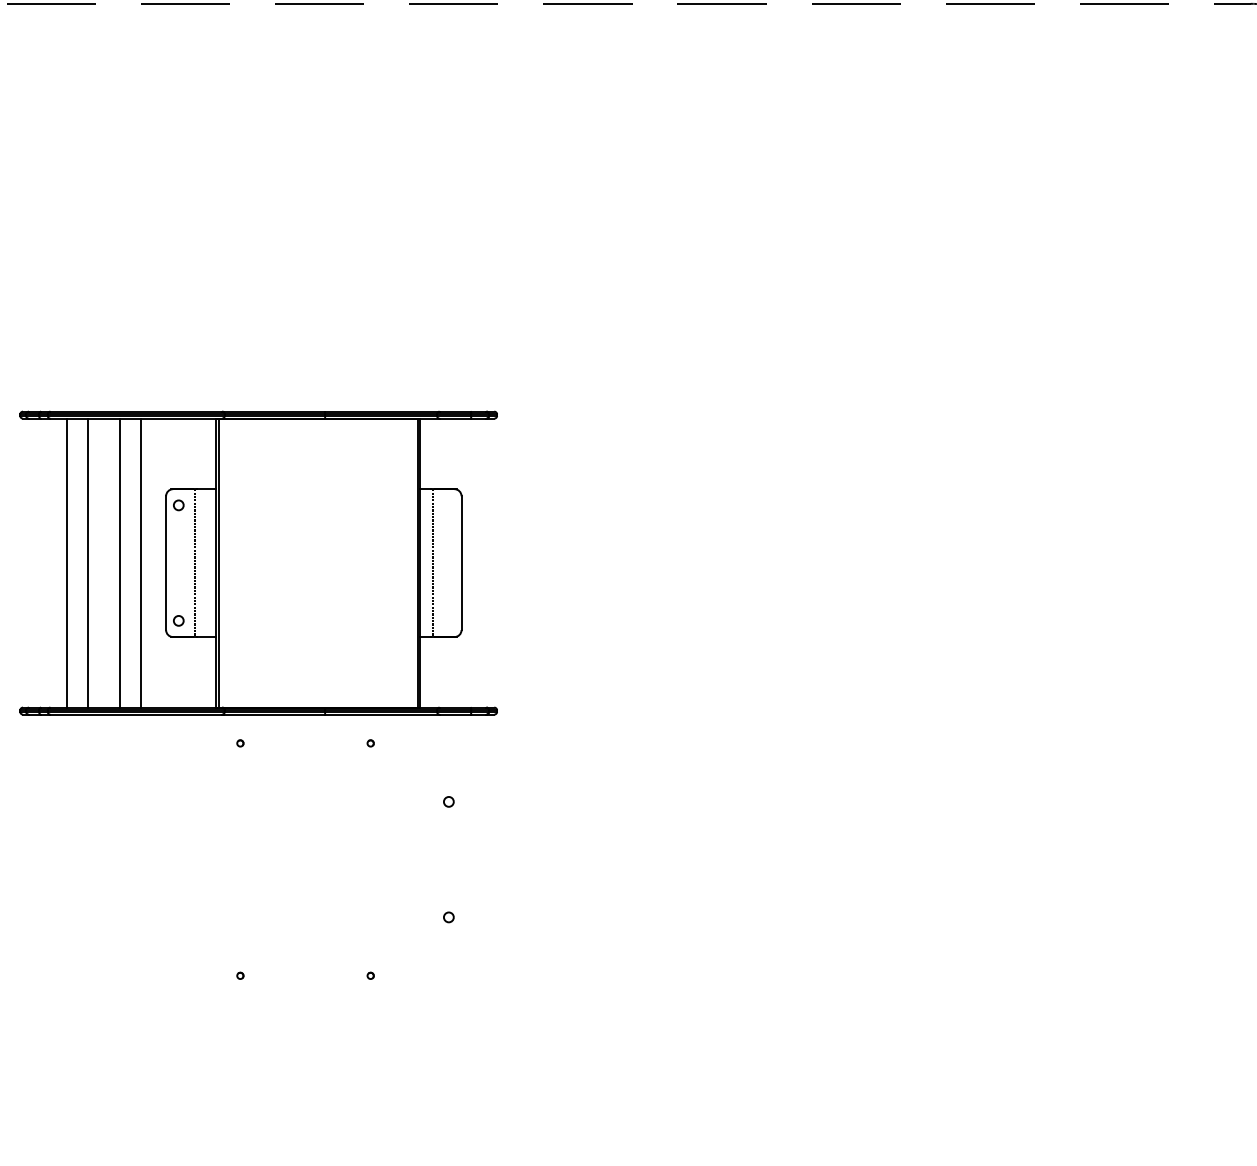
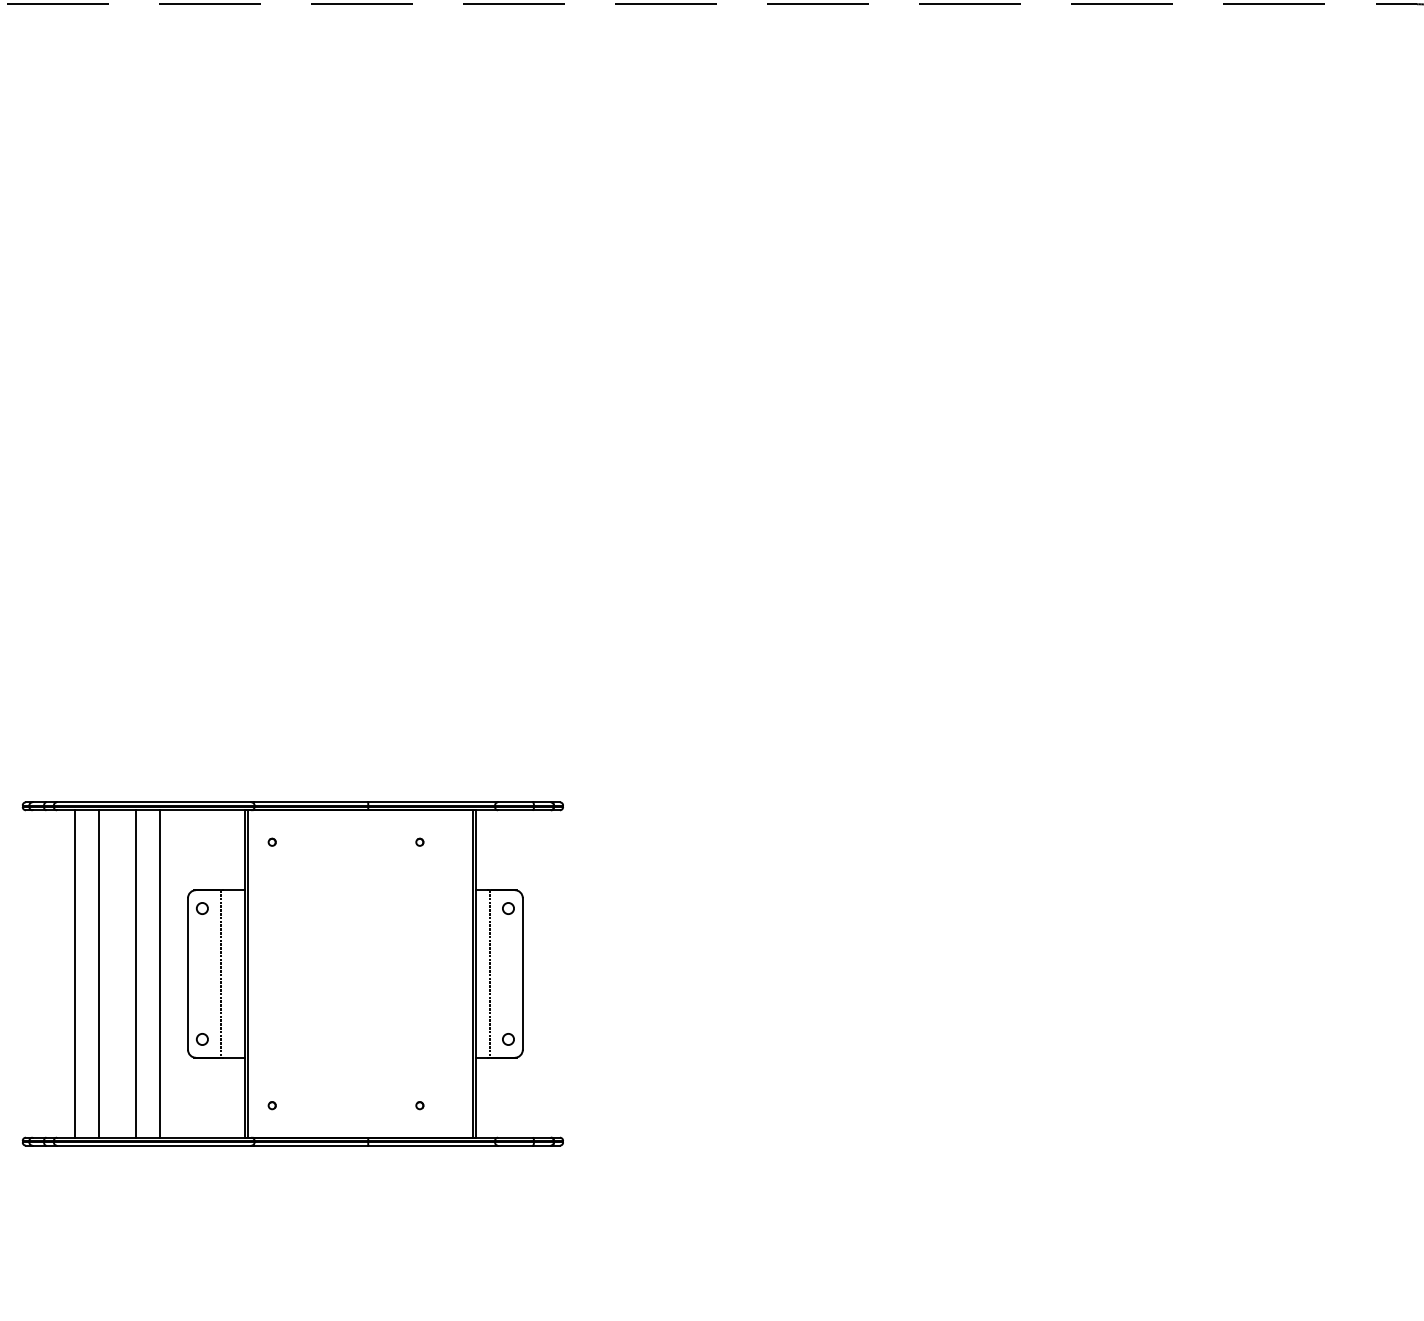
part: (258, 562) -> (292, 973), moved

